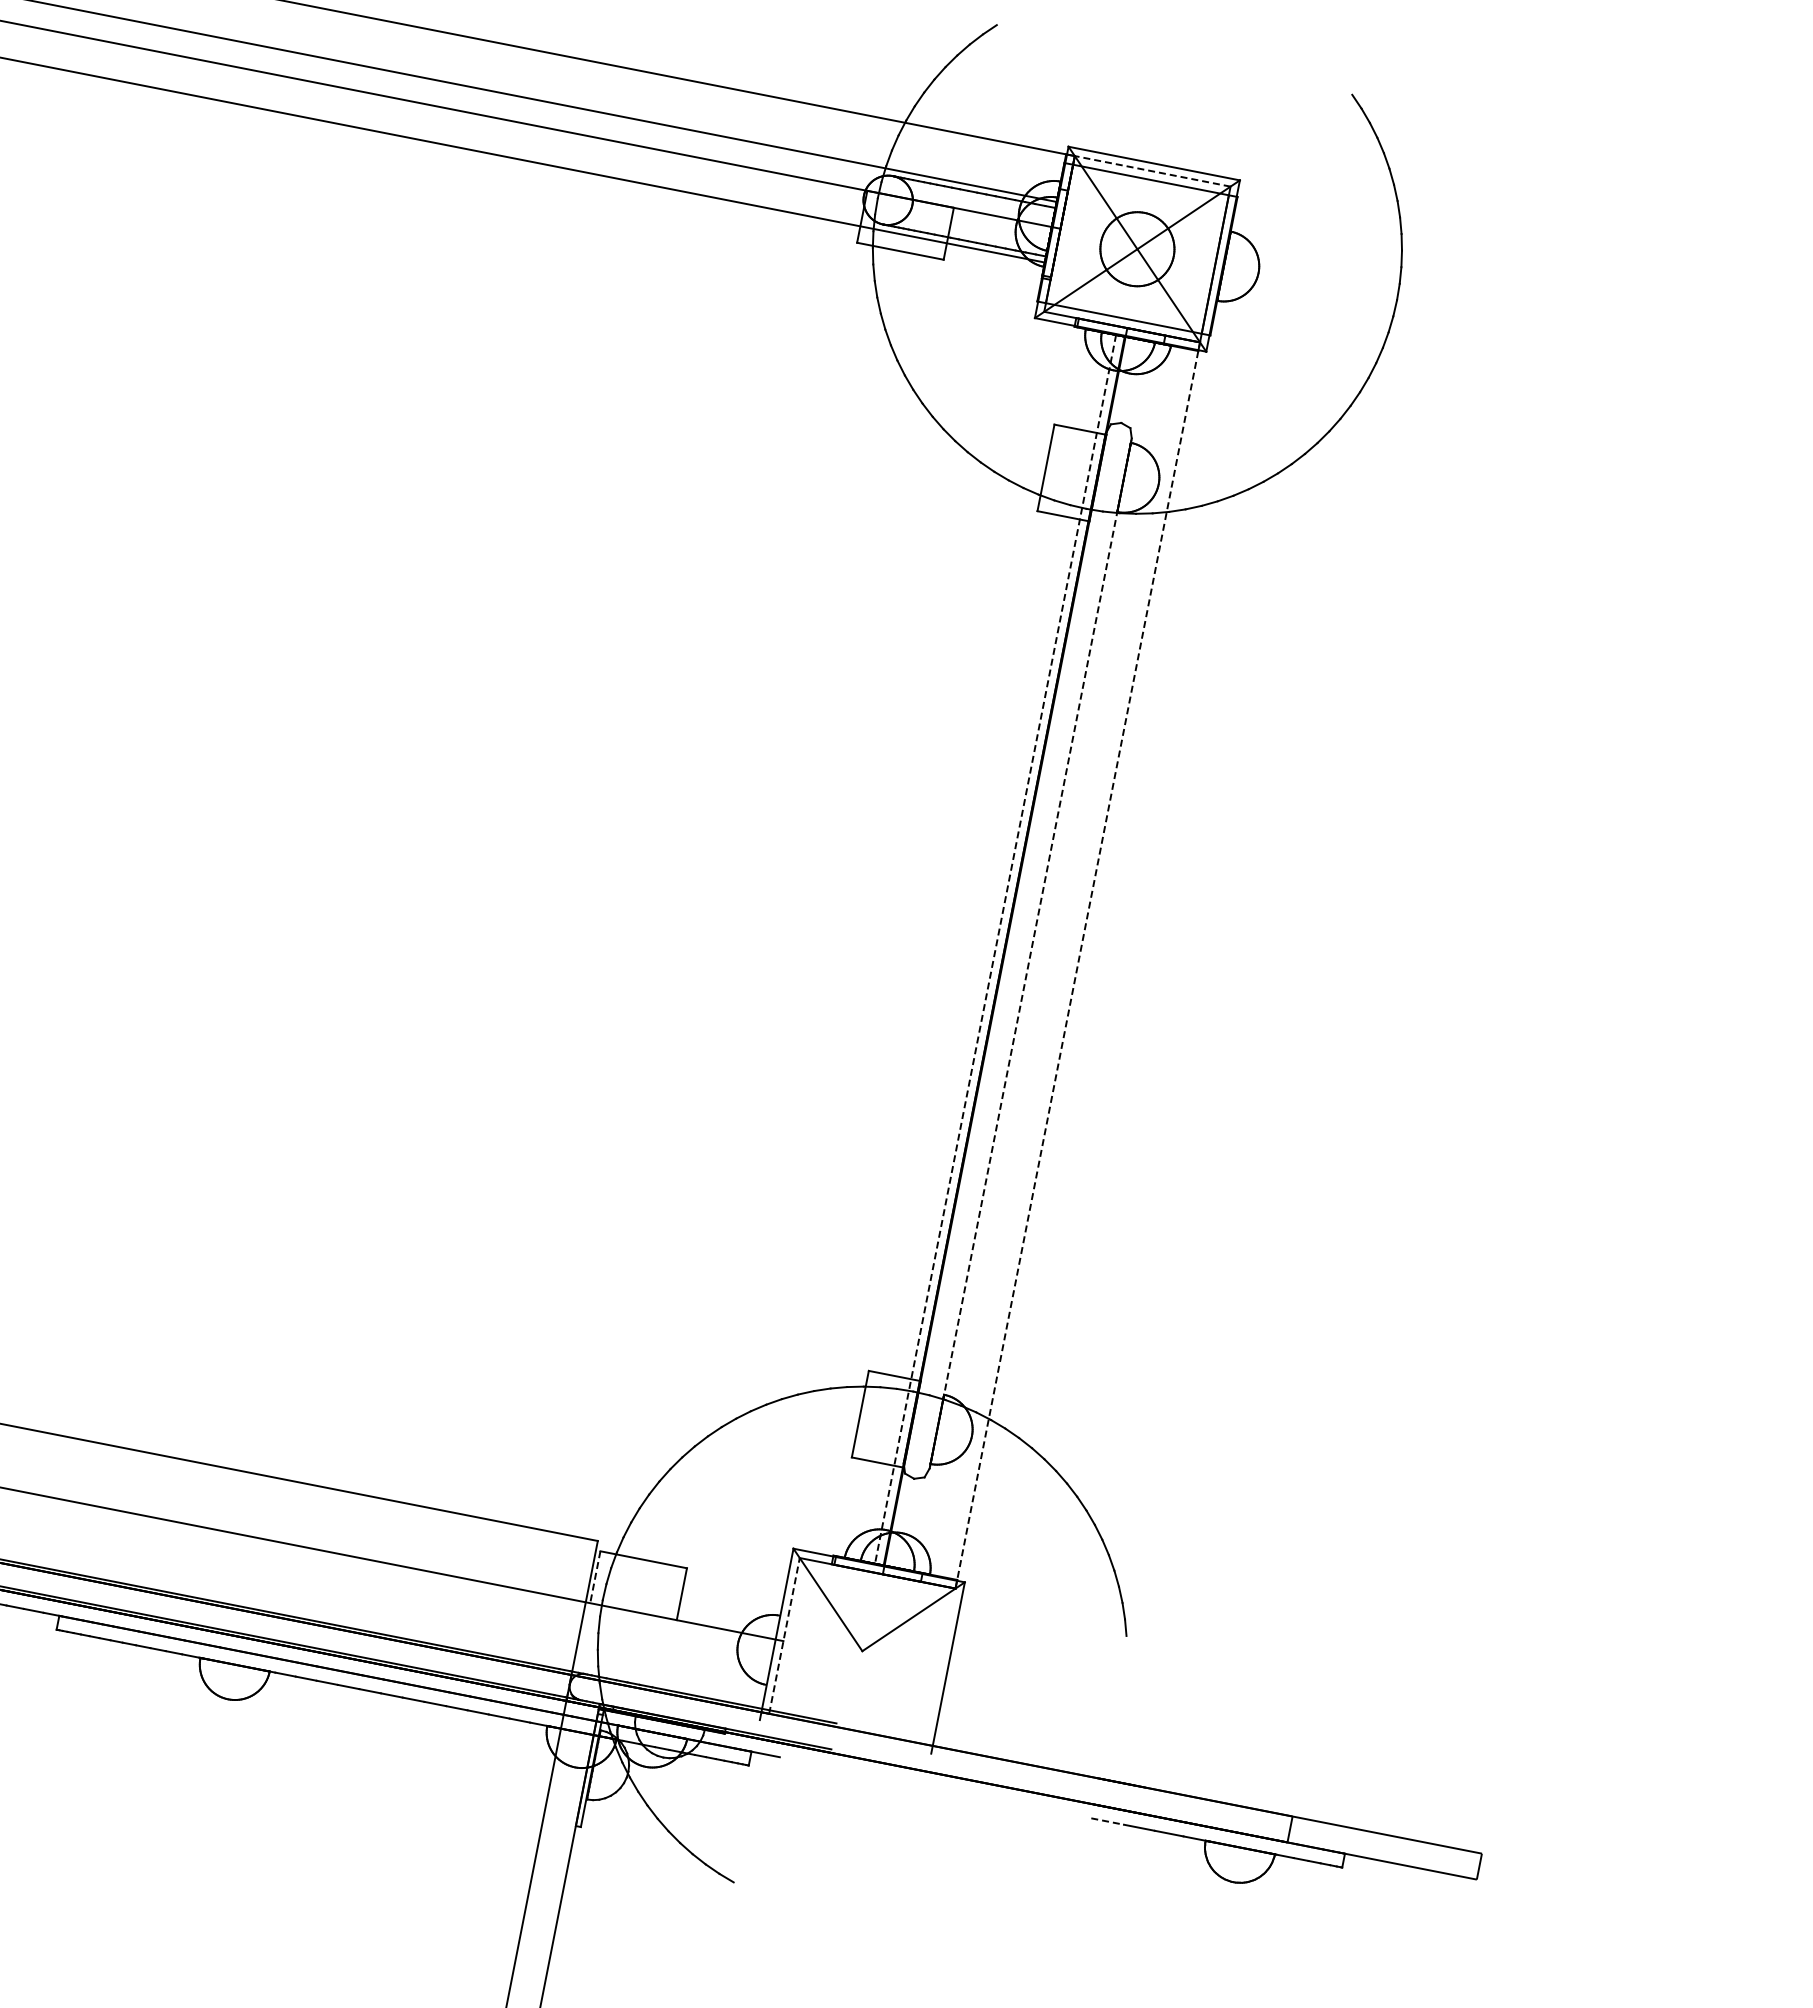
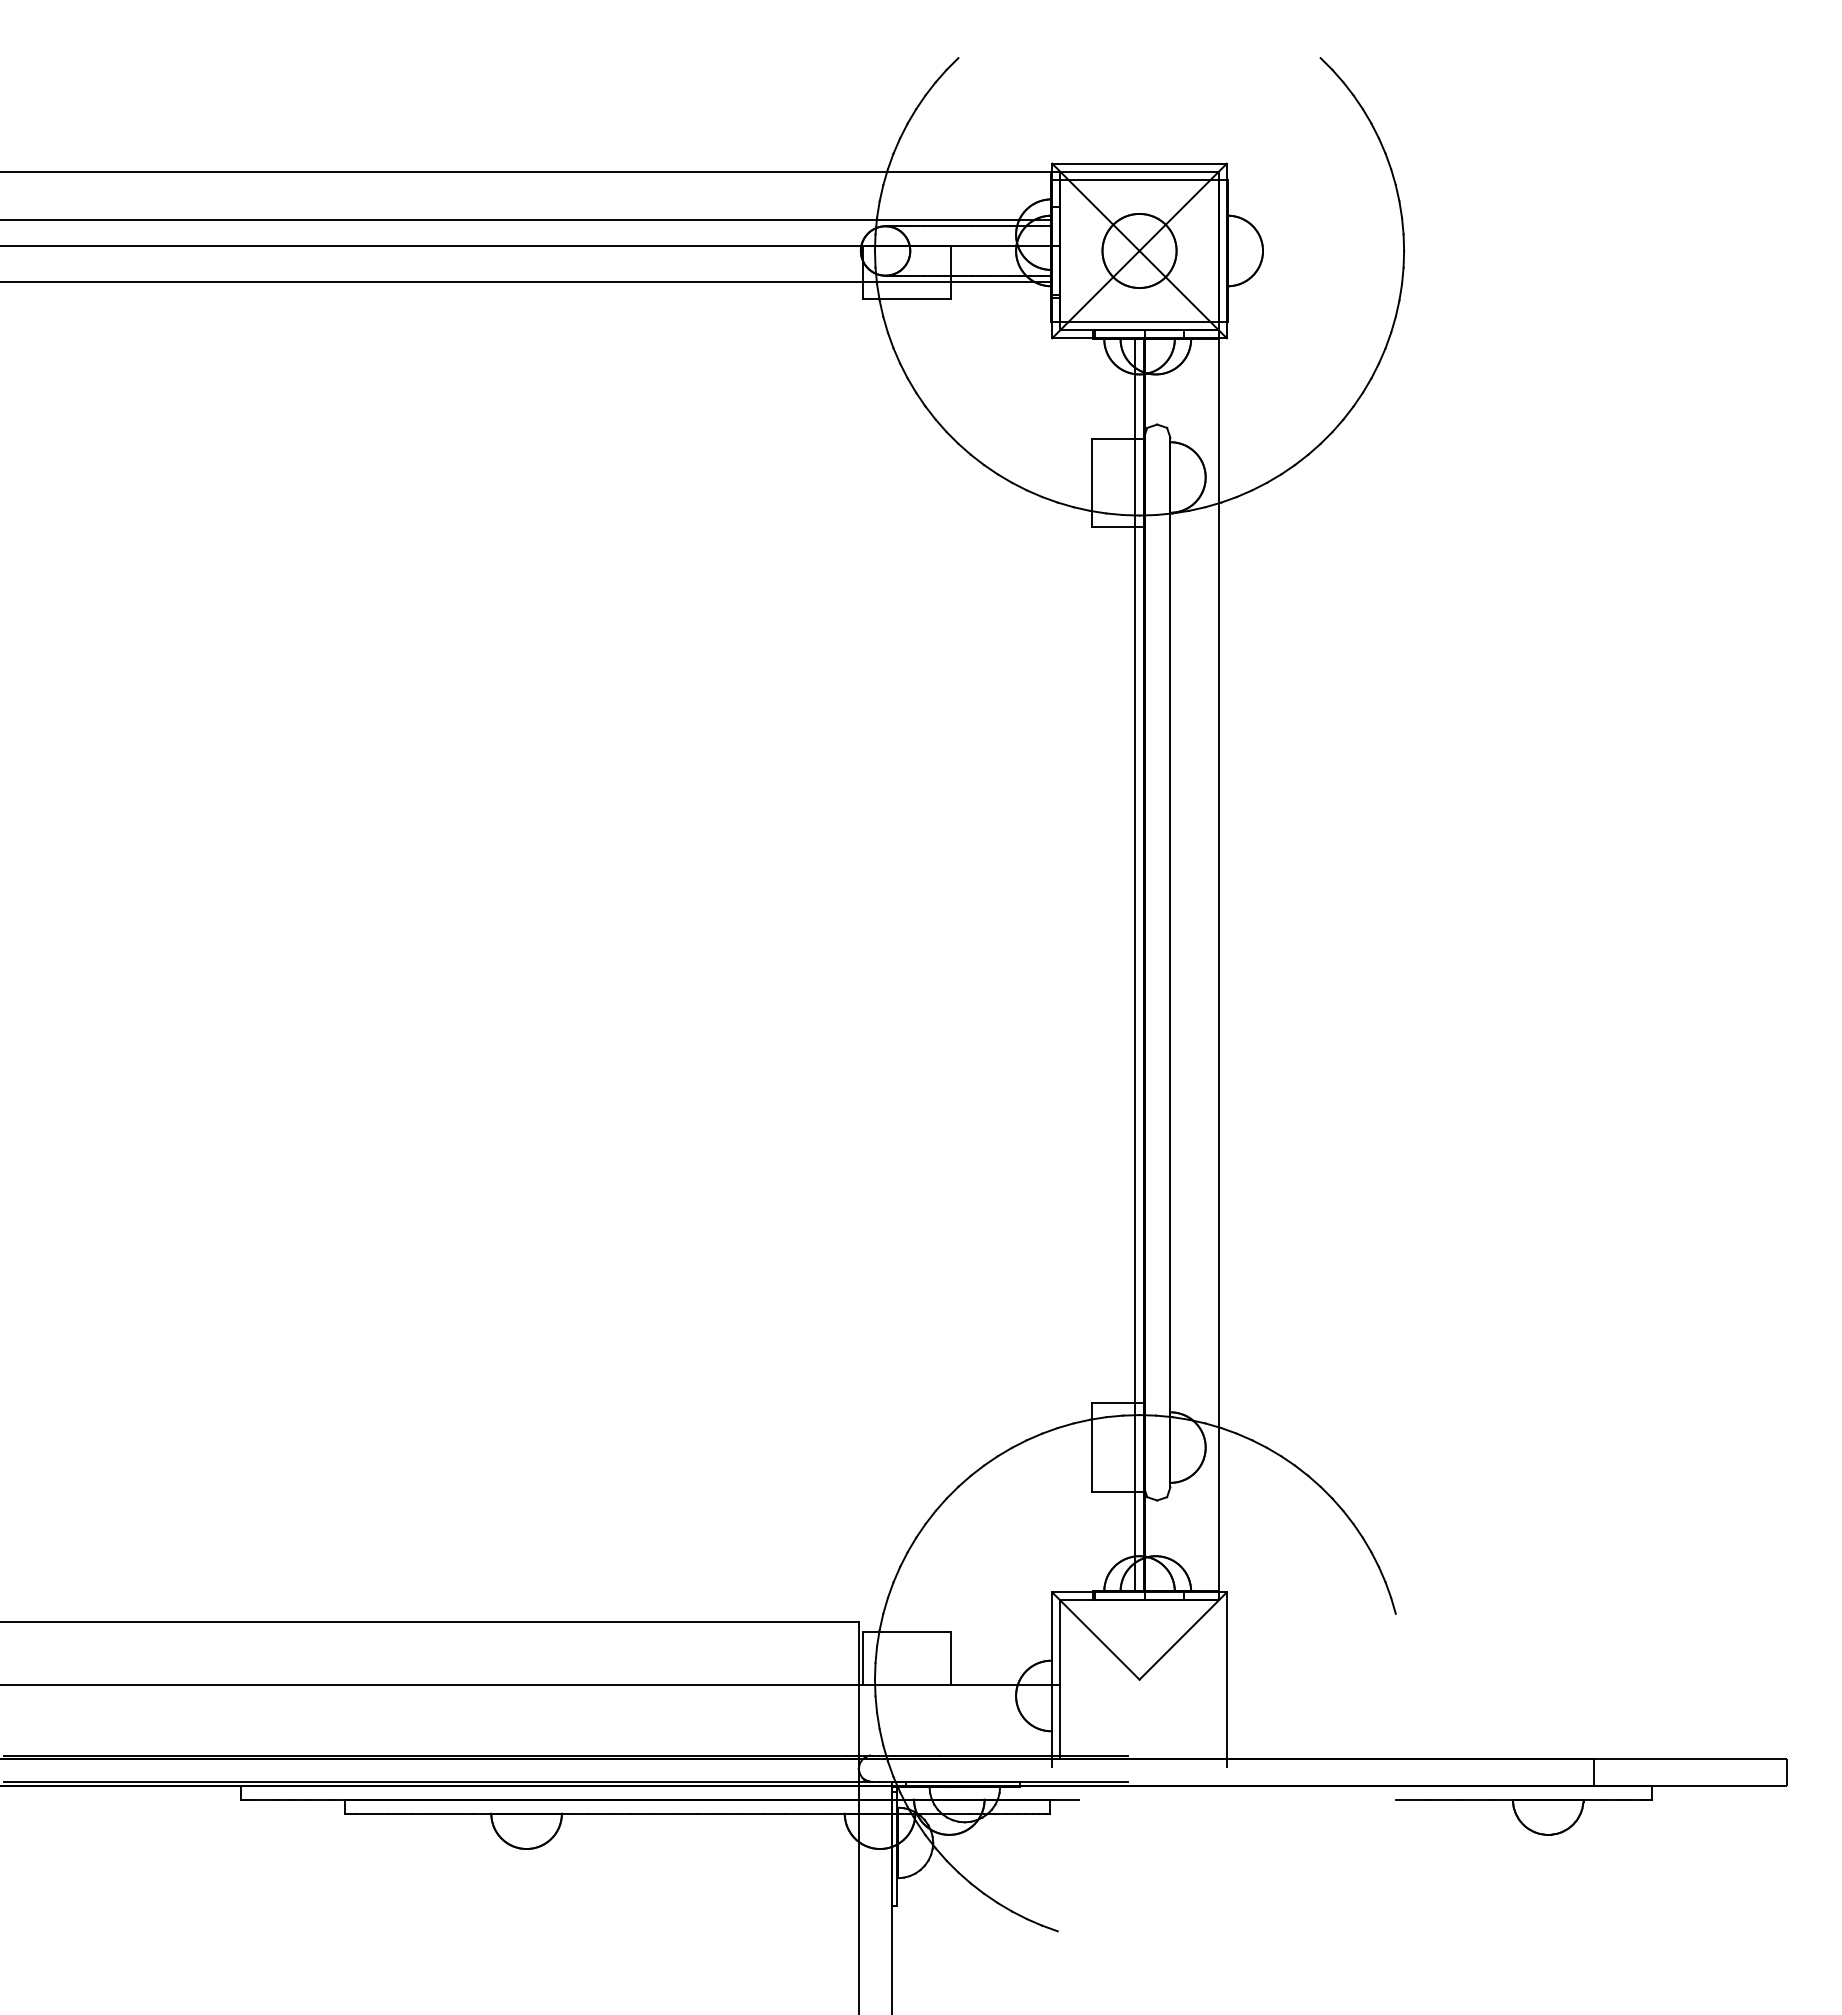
line: (1152, 171) -> (1139, 171), dashed -> solid
line: (995, 949) -> (1135, 965), dashed -> solid
line: (1030, 953) -> (1170, 962), dashed -> solid
line: (1077, 965) -> (1218, 965), dashed -> solid
line: (595, 1578) -> (863, 1659), dashed -> solid
line: (784, 1635) -> (1060, 1679), dashed -> solid
line: (1108, 1821) -> (1413, 1799), dashed -> solid

